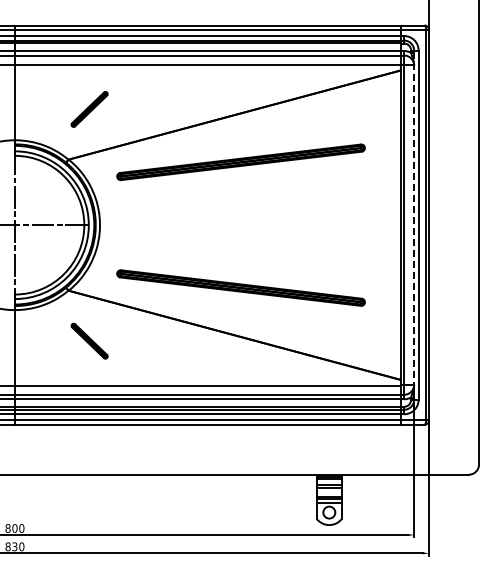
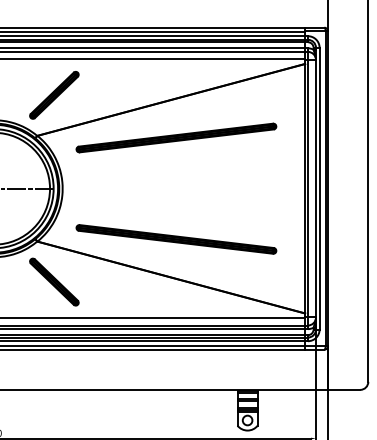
part: (89, 109) -> (54, 95), size x1.67
line: (414, 225) -> (316, 188), dashed -> solid
part: (89, 341) -> (54, 282), size x1.67

